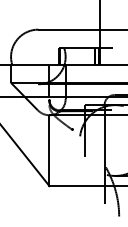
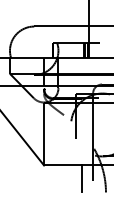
line: (92, 201) -> (82, 179), added

